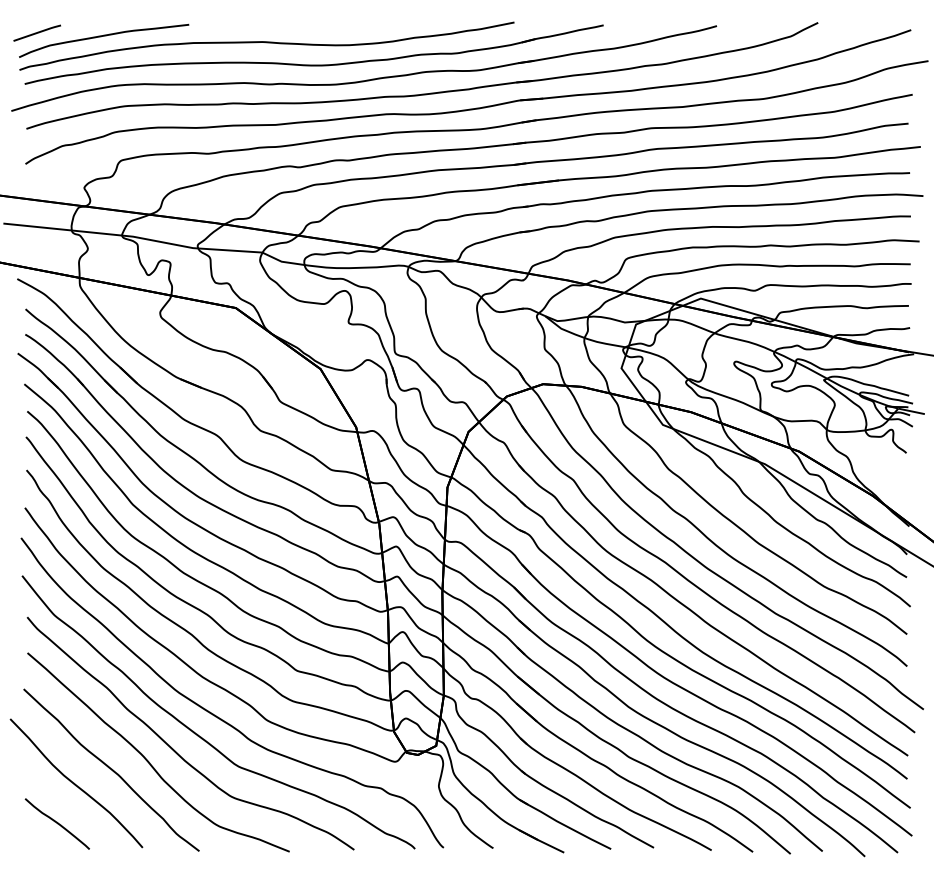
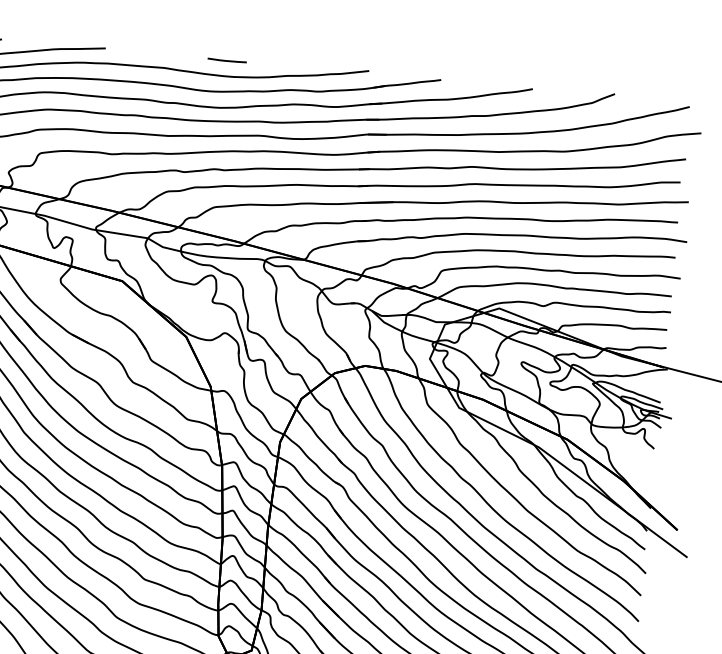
line: (339, 25) -> (227, 60), added

